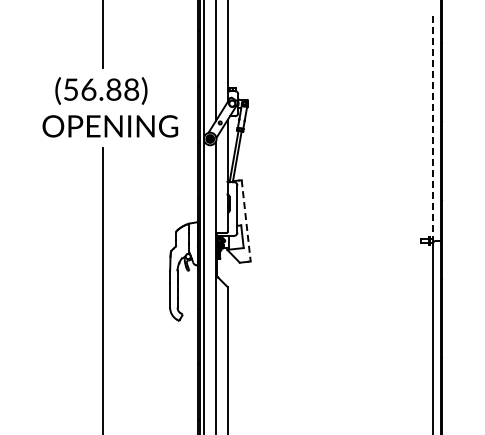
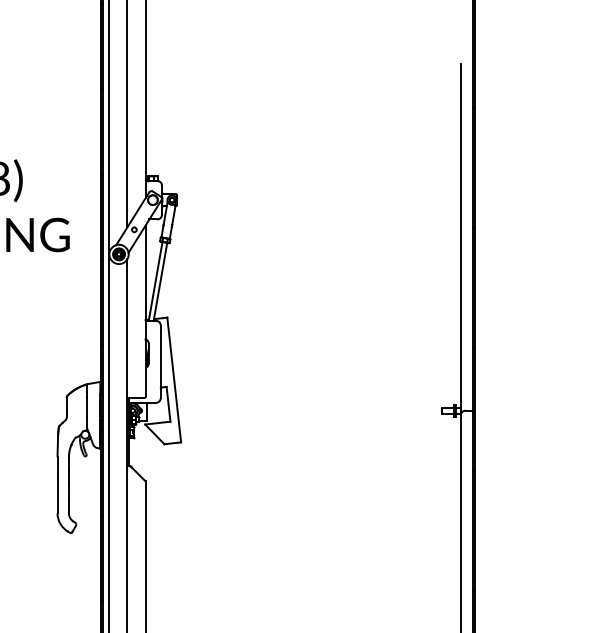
line: (433, 128) -> (461, 238), dashed -> solid
line: (246, 220) -> (174, 379), dashed -> solid

